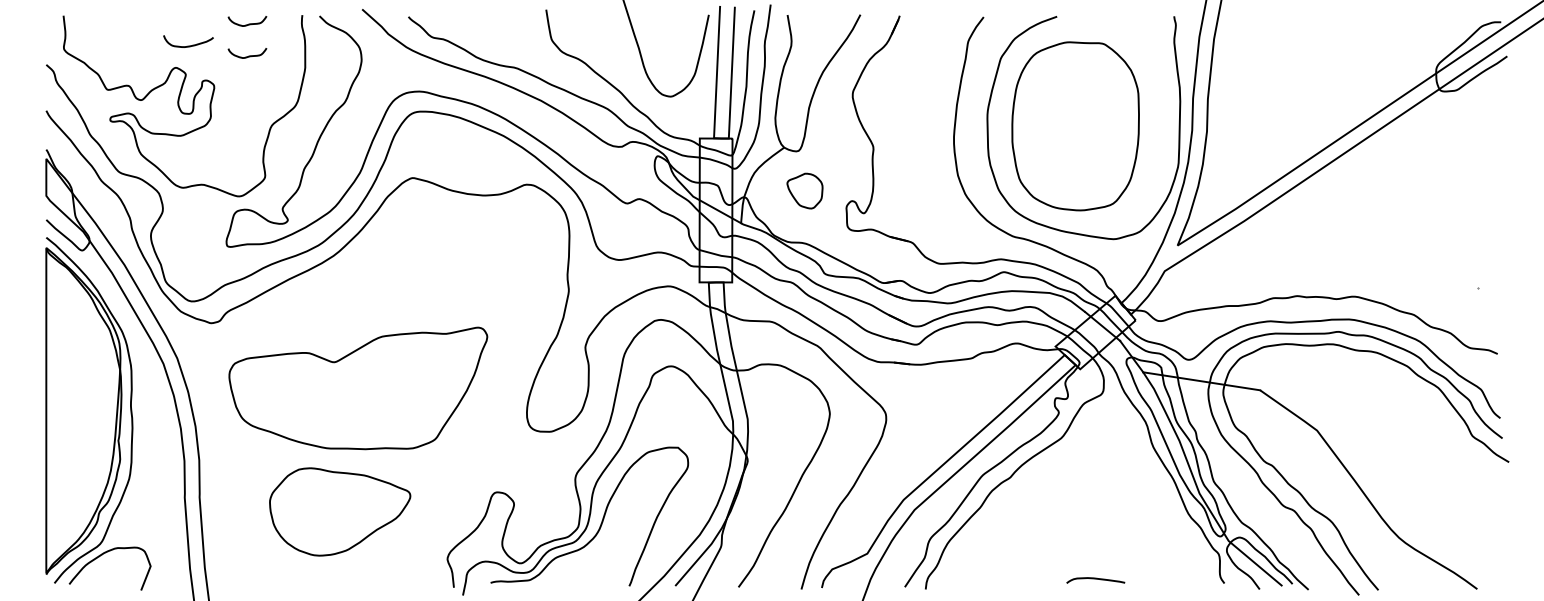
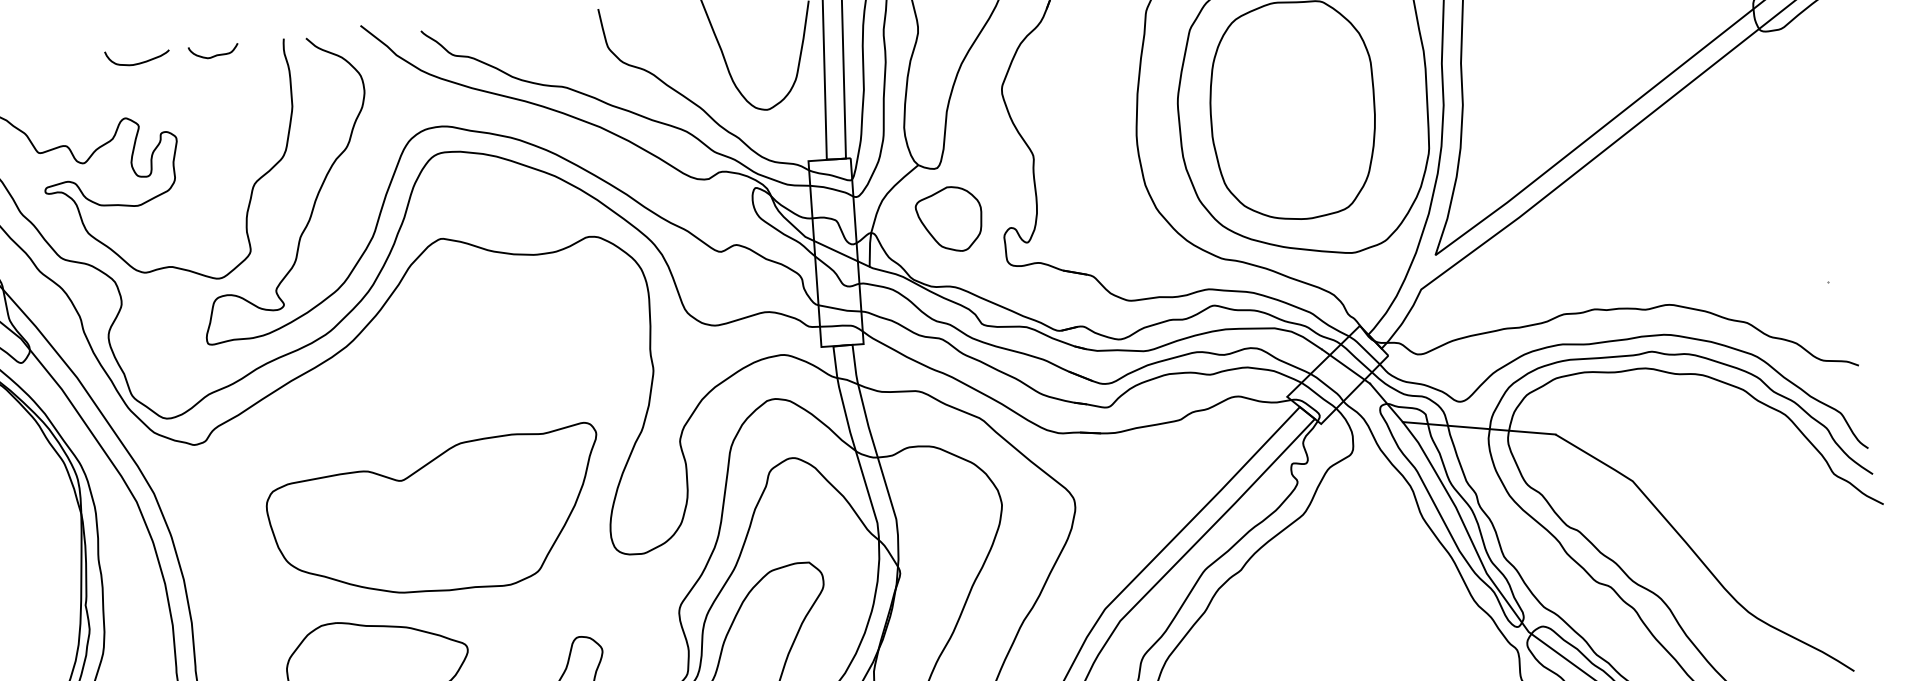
curve: (188, 45) -> (137, 62), moved
curve: (248, 55) -> (217, 95), removed
part: (804, 190) -> (948, 218), size x1.43
part: (358, 388) -> (434, 512), moved

